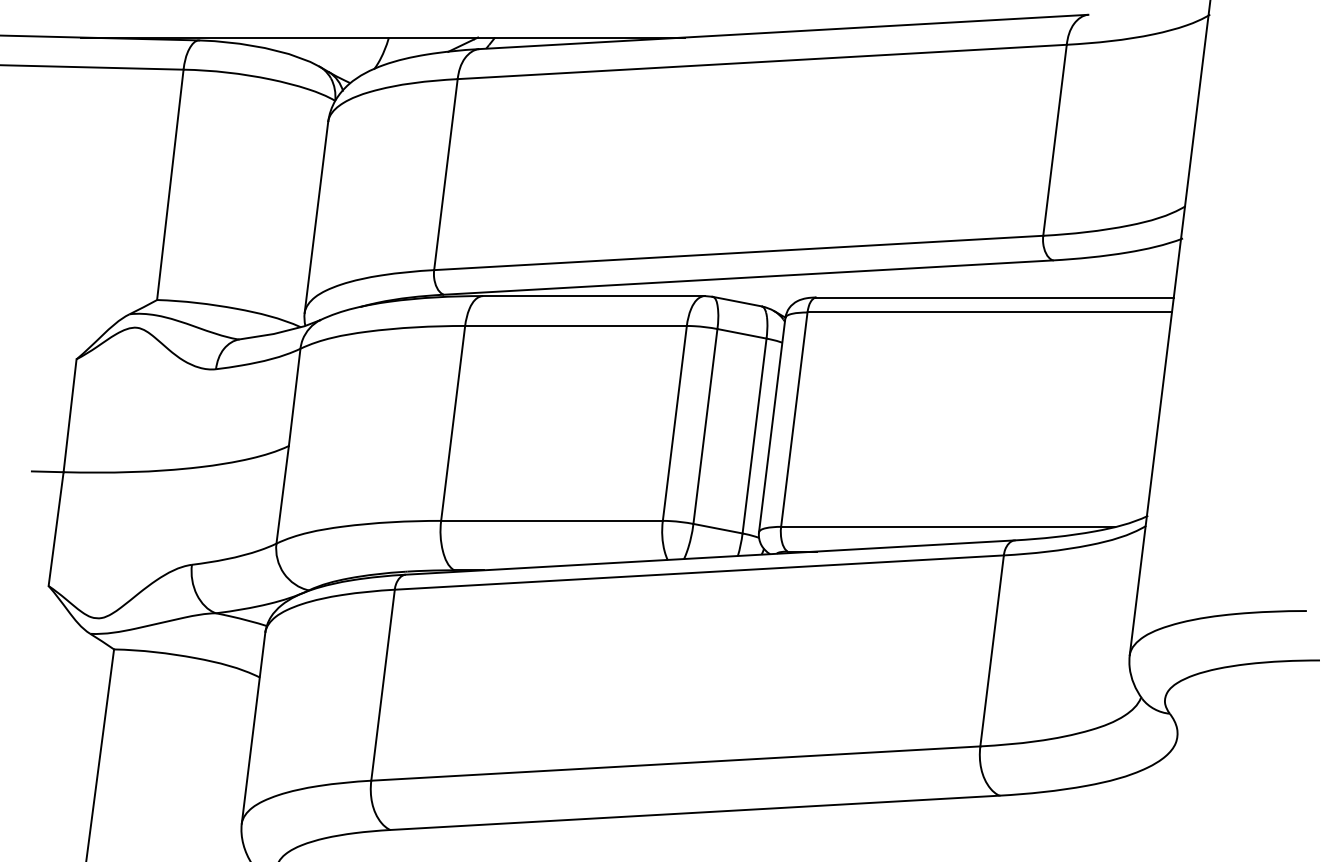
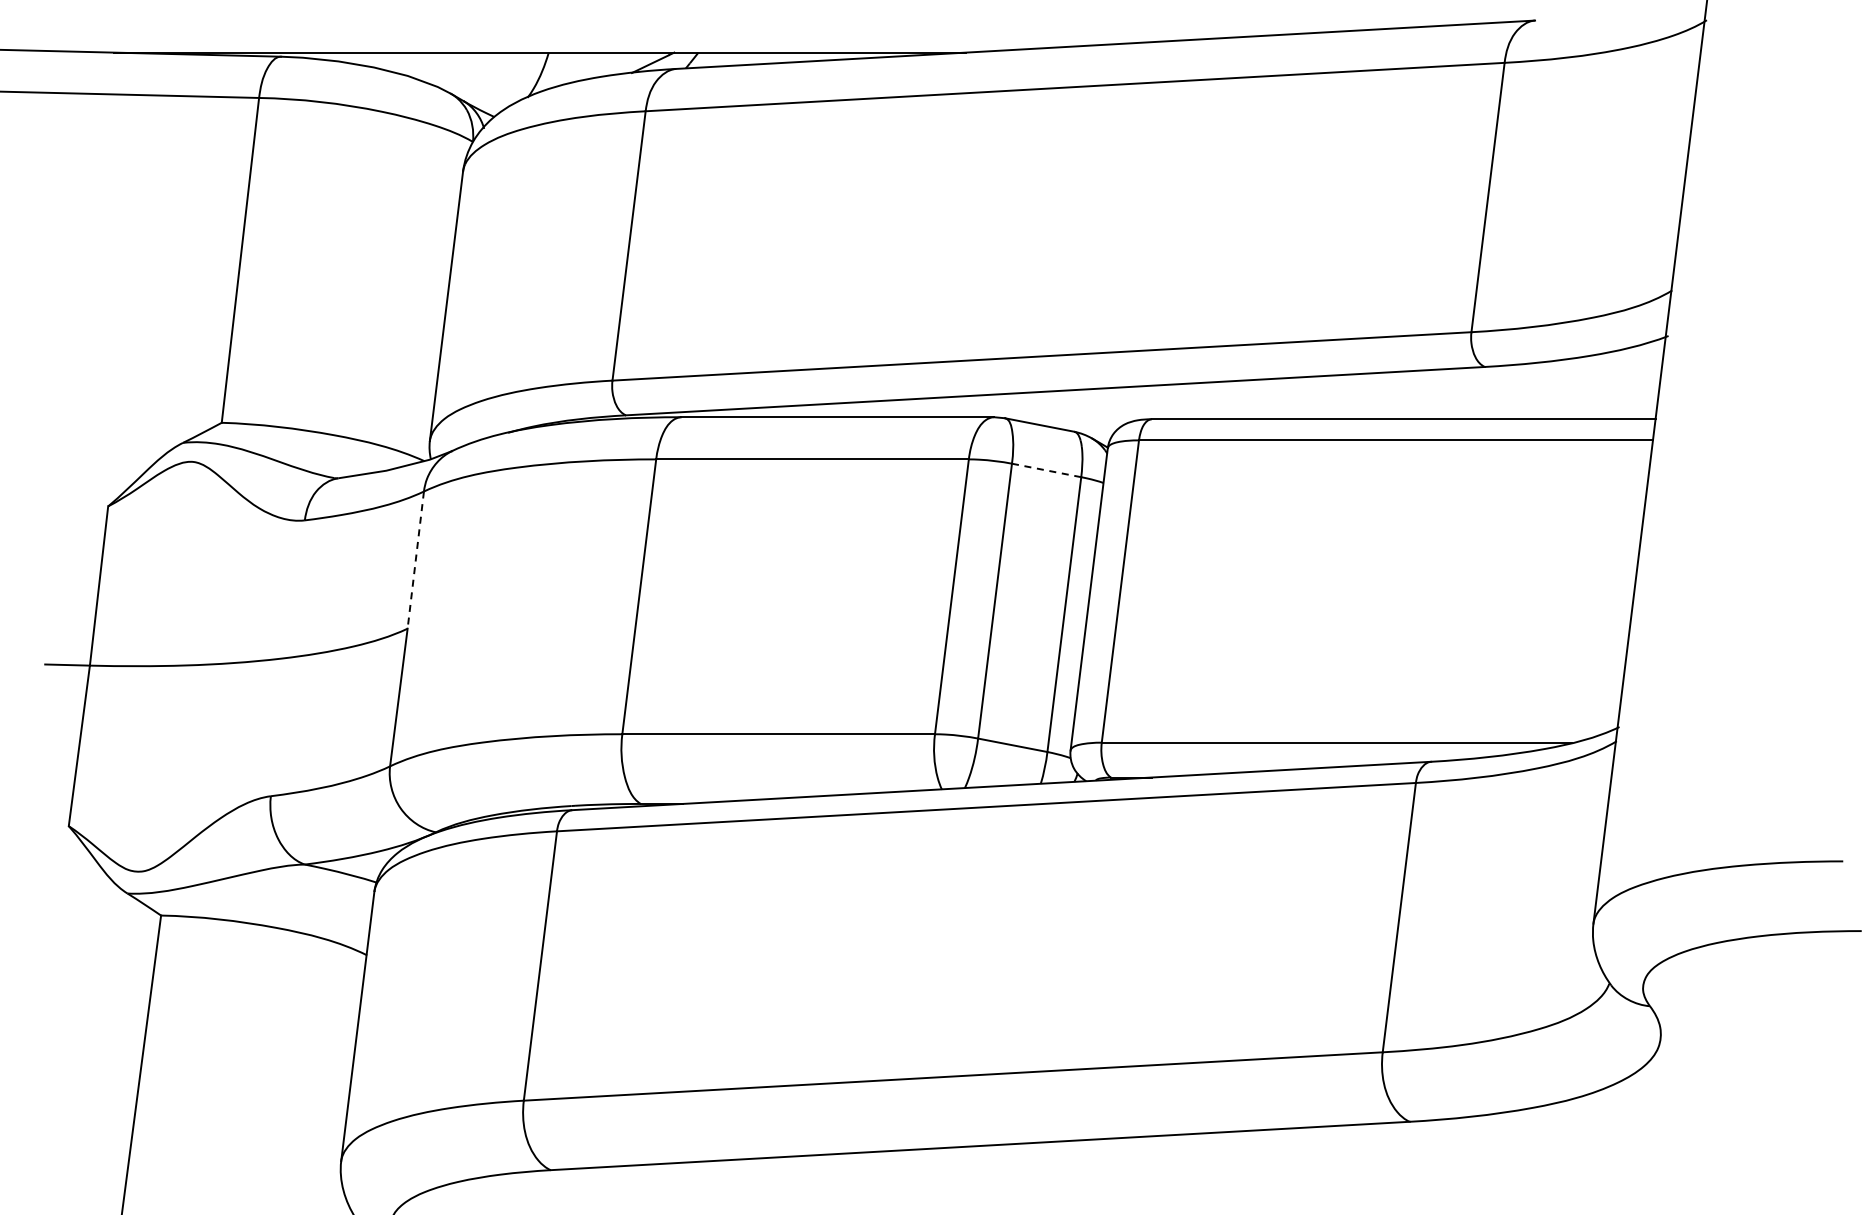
line: (742, 333) -> (1047, 470), solid -> dashed
line: (294, 397) -> (415, 560), solid -> dashed

